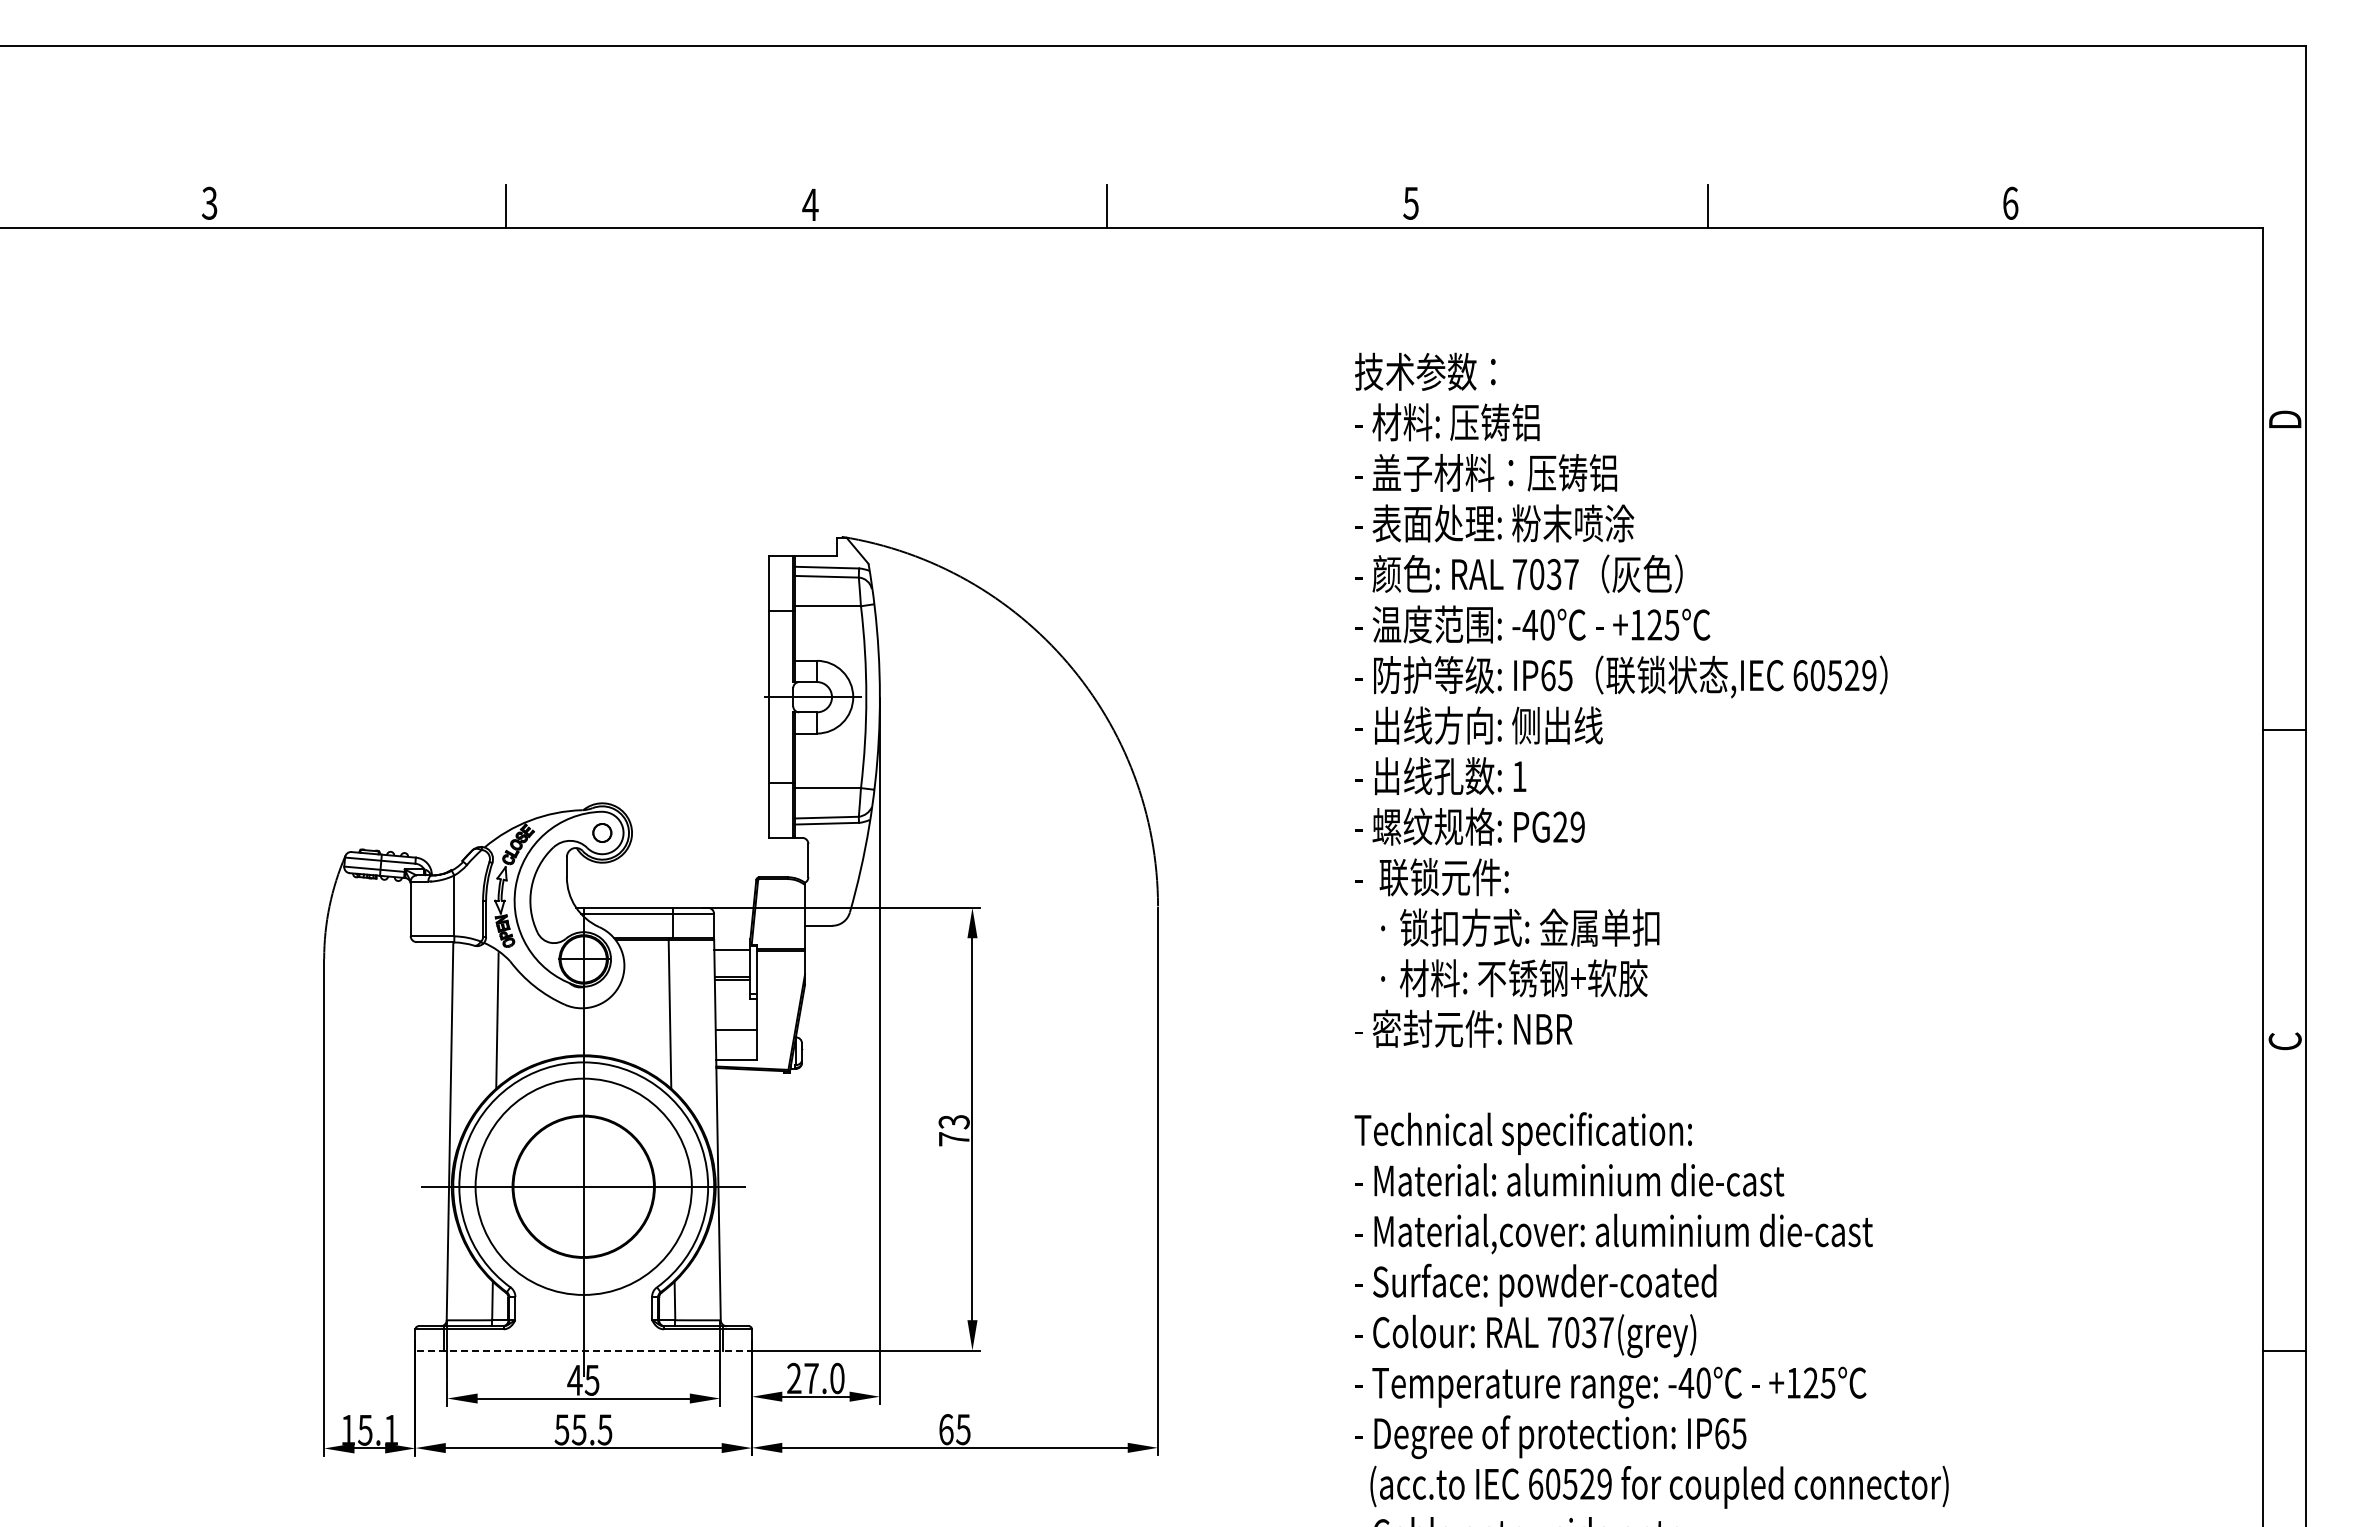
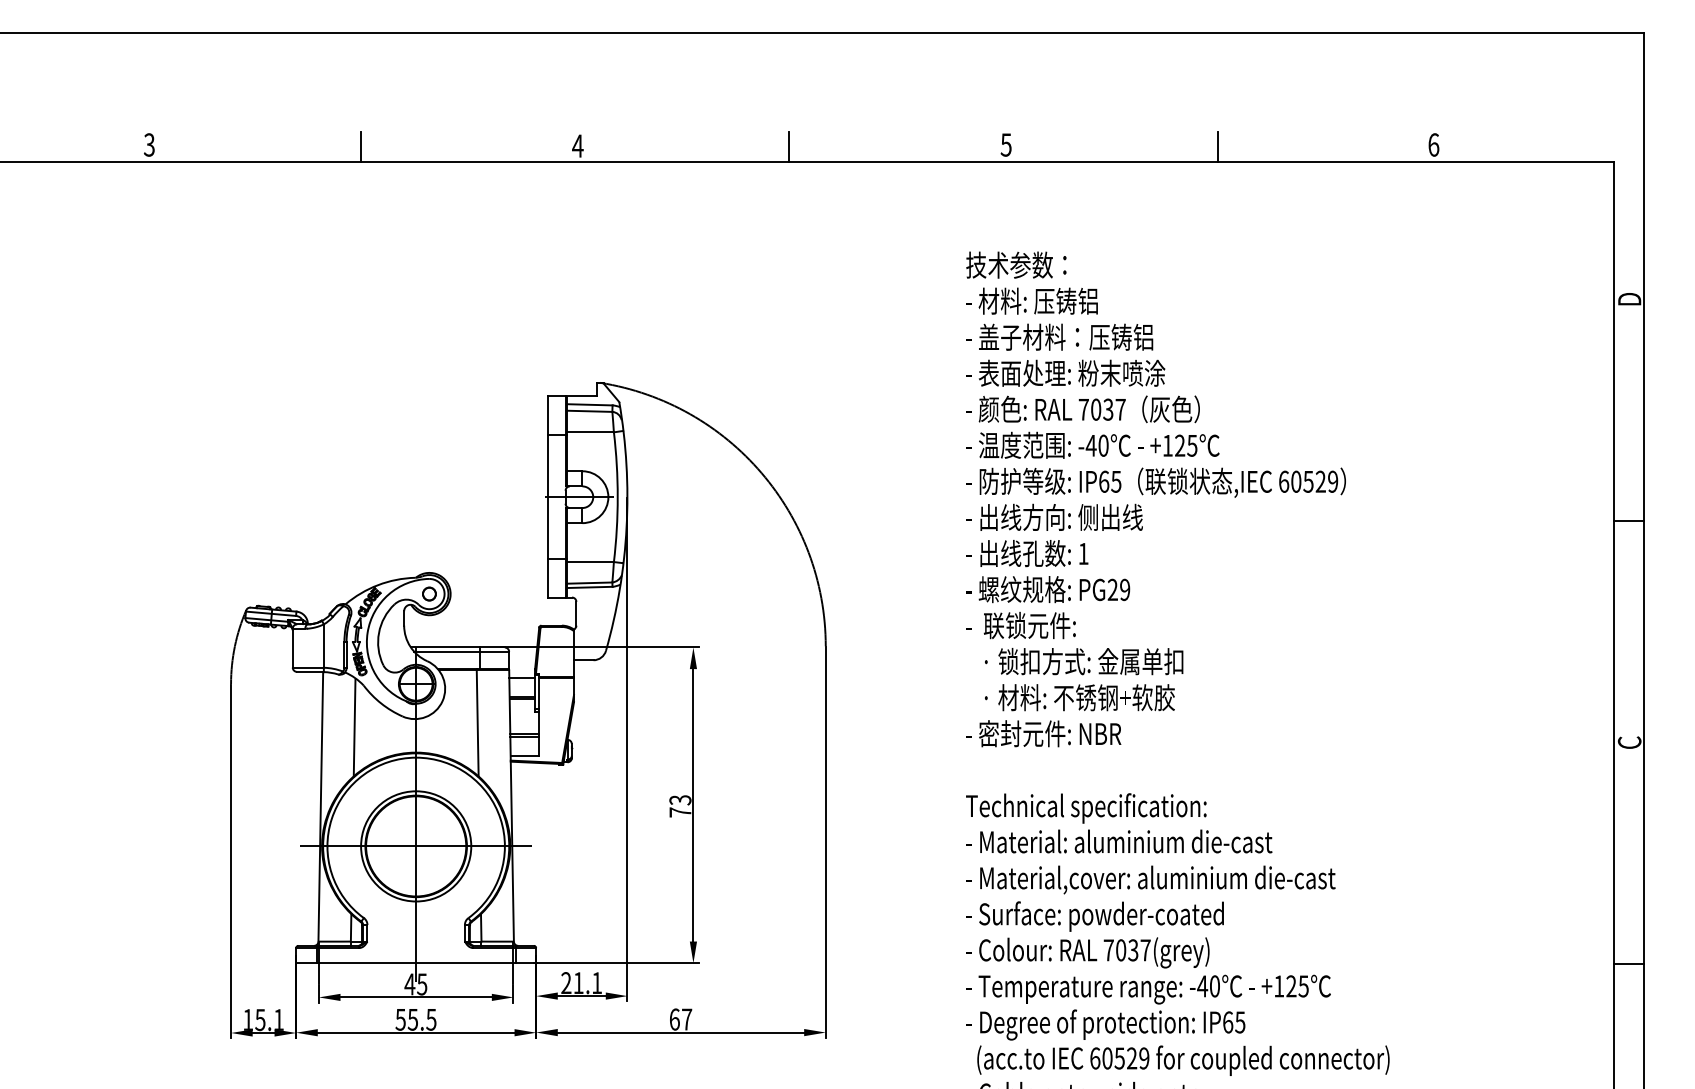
line: (735, 1034) -> (524, 737), added
circle: (583, 1186) -> (416, 846), size x0.71
line: (584, 1350) -> (416, 963), dashed -> solid
text: (824, 1378) -> (587, 983), 27.0 -> 21.1
text: (963, 1429) -> (687, 1019), 65 -> 67

